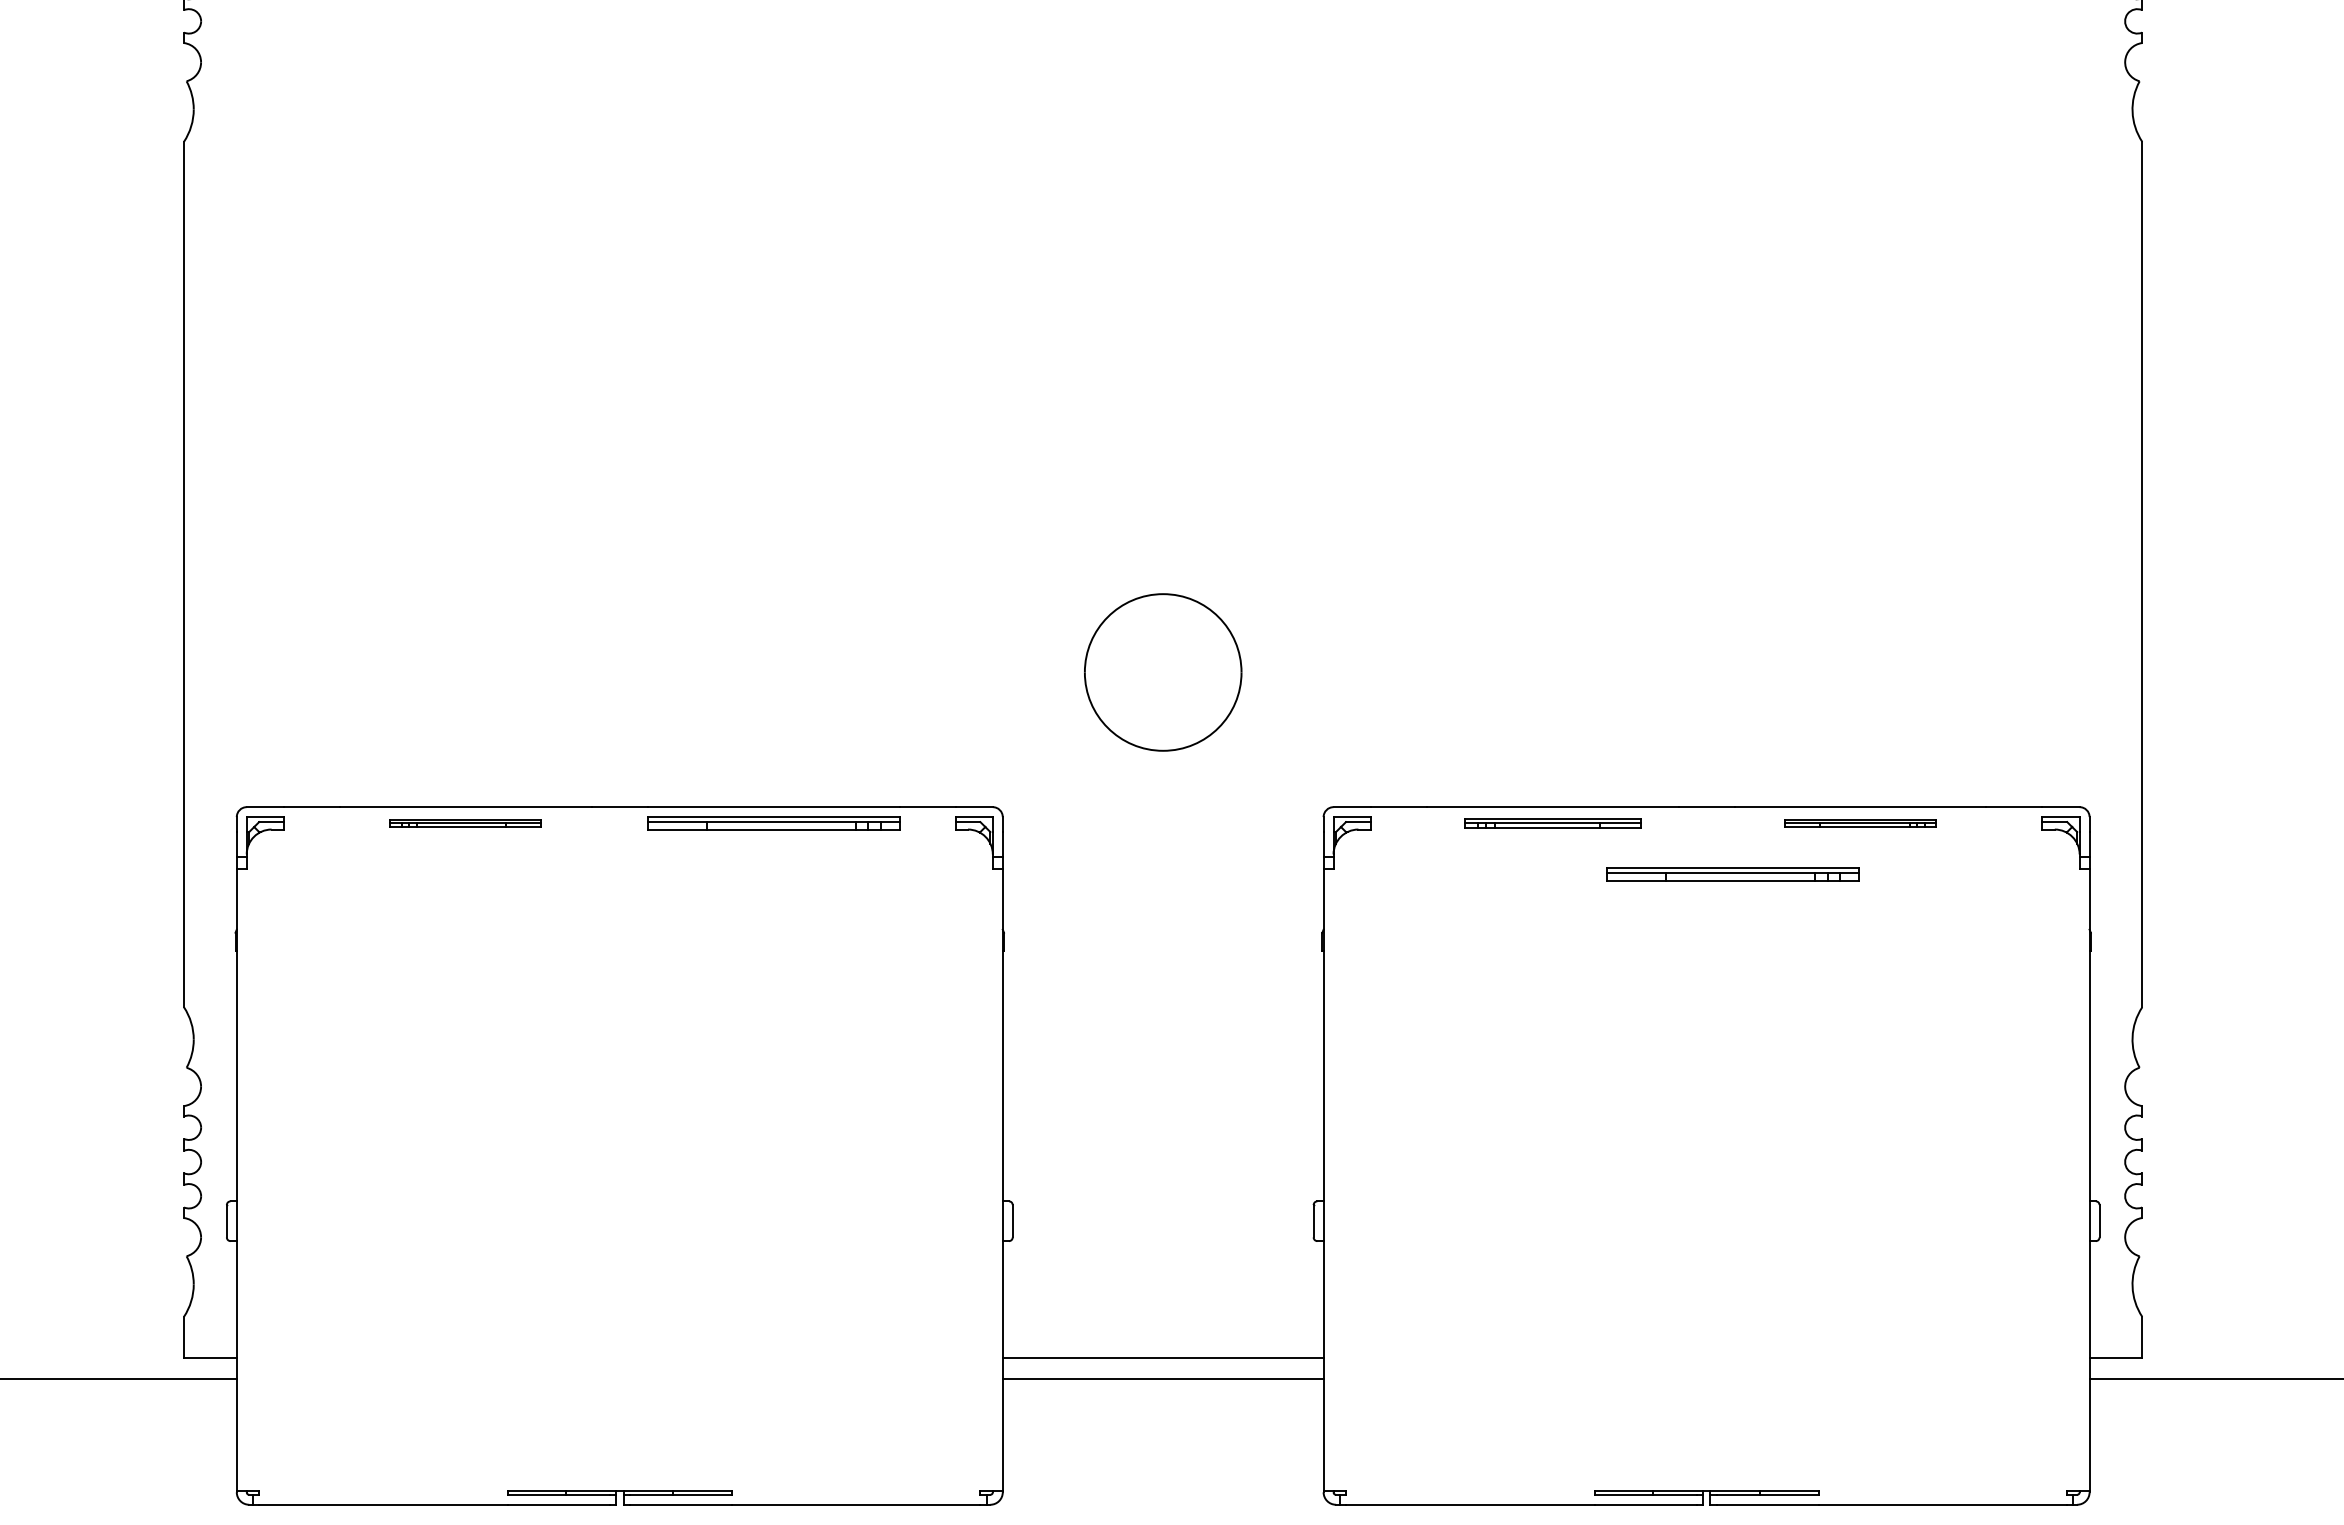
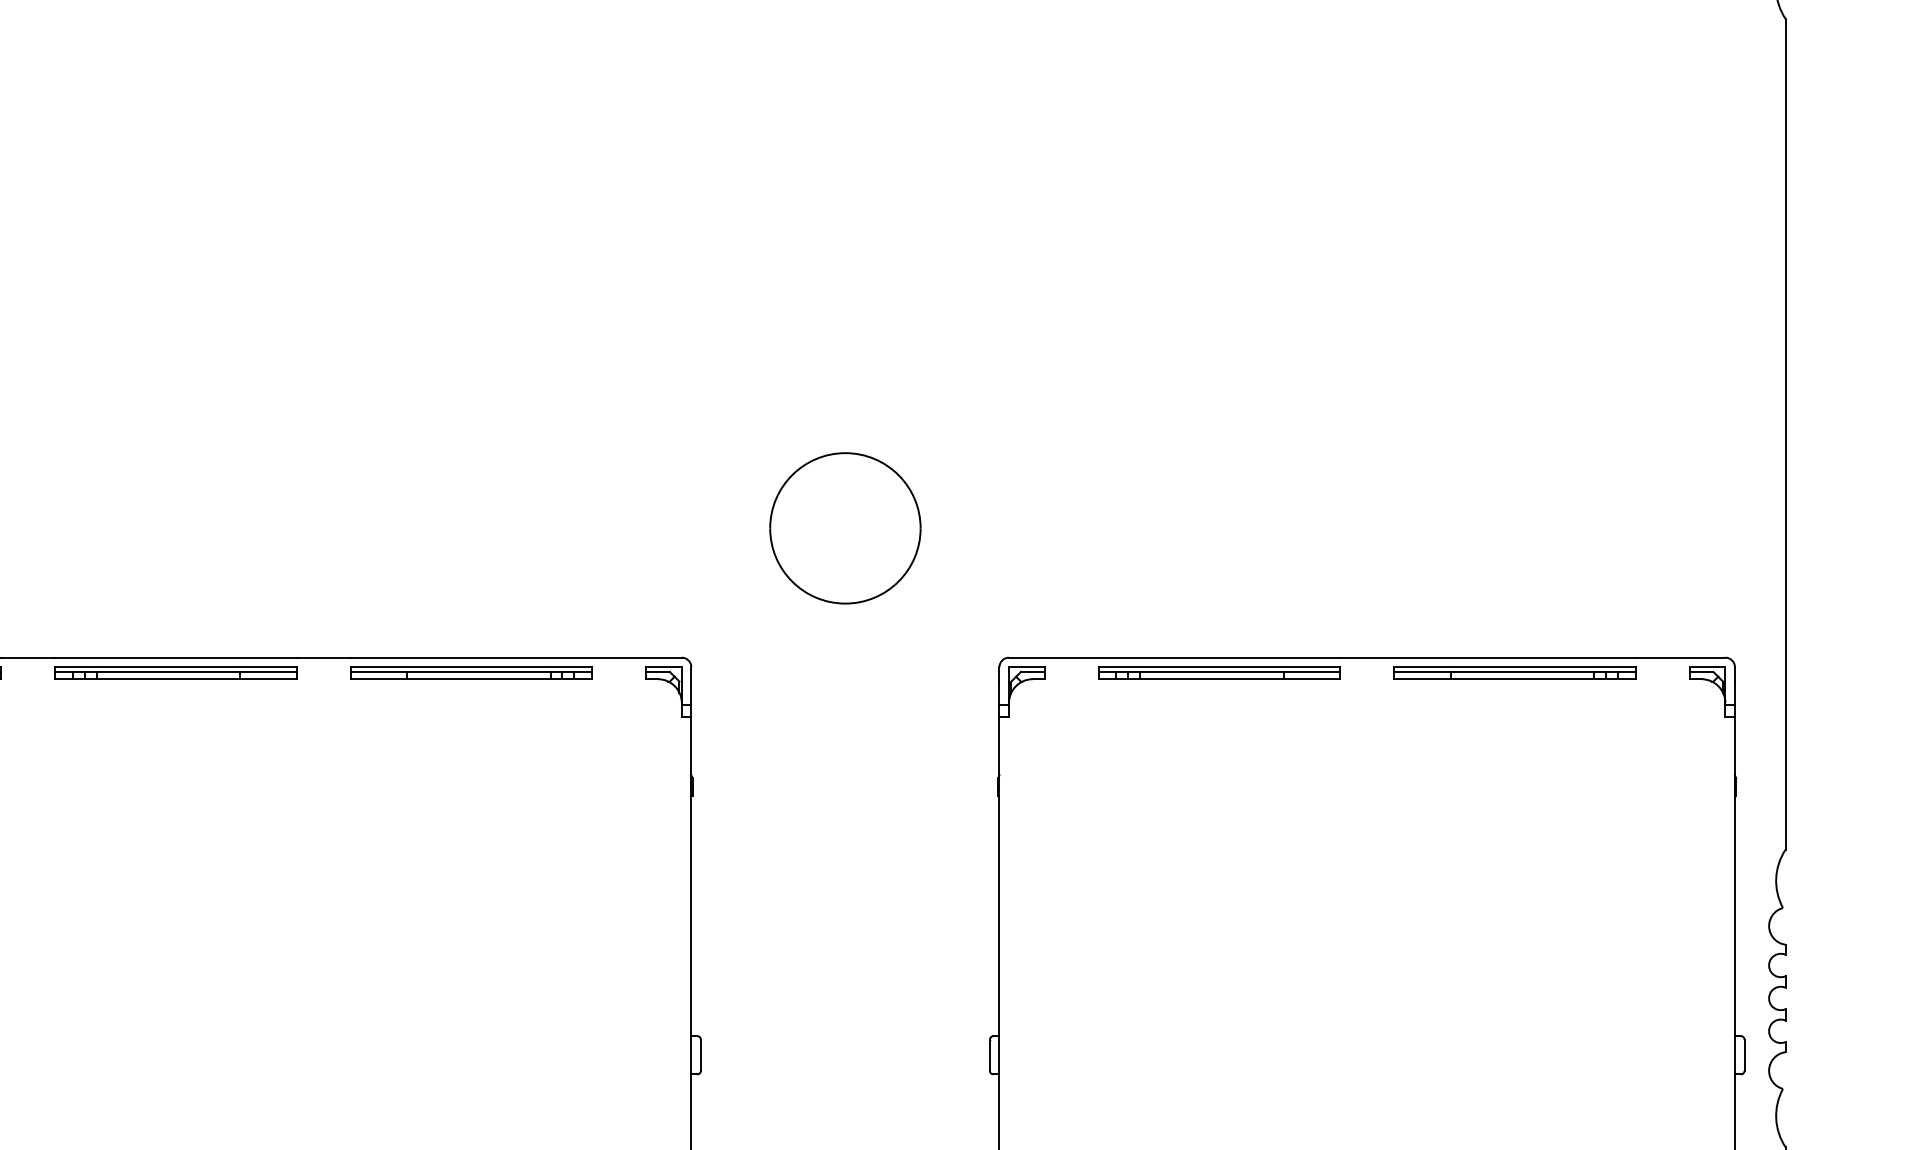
part: (465, 823) -> (175, 673), size x1.67
part: (1552, 823) -> (1219, 673), size x1.43
part: (1860, 823) -> (1514, 673), size x1.67
part: (1732, 874) -> (1392, 722), removed

